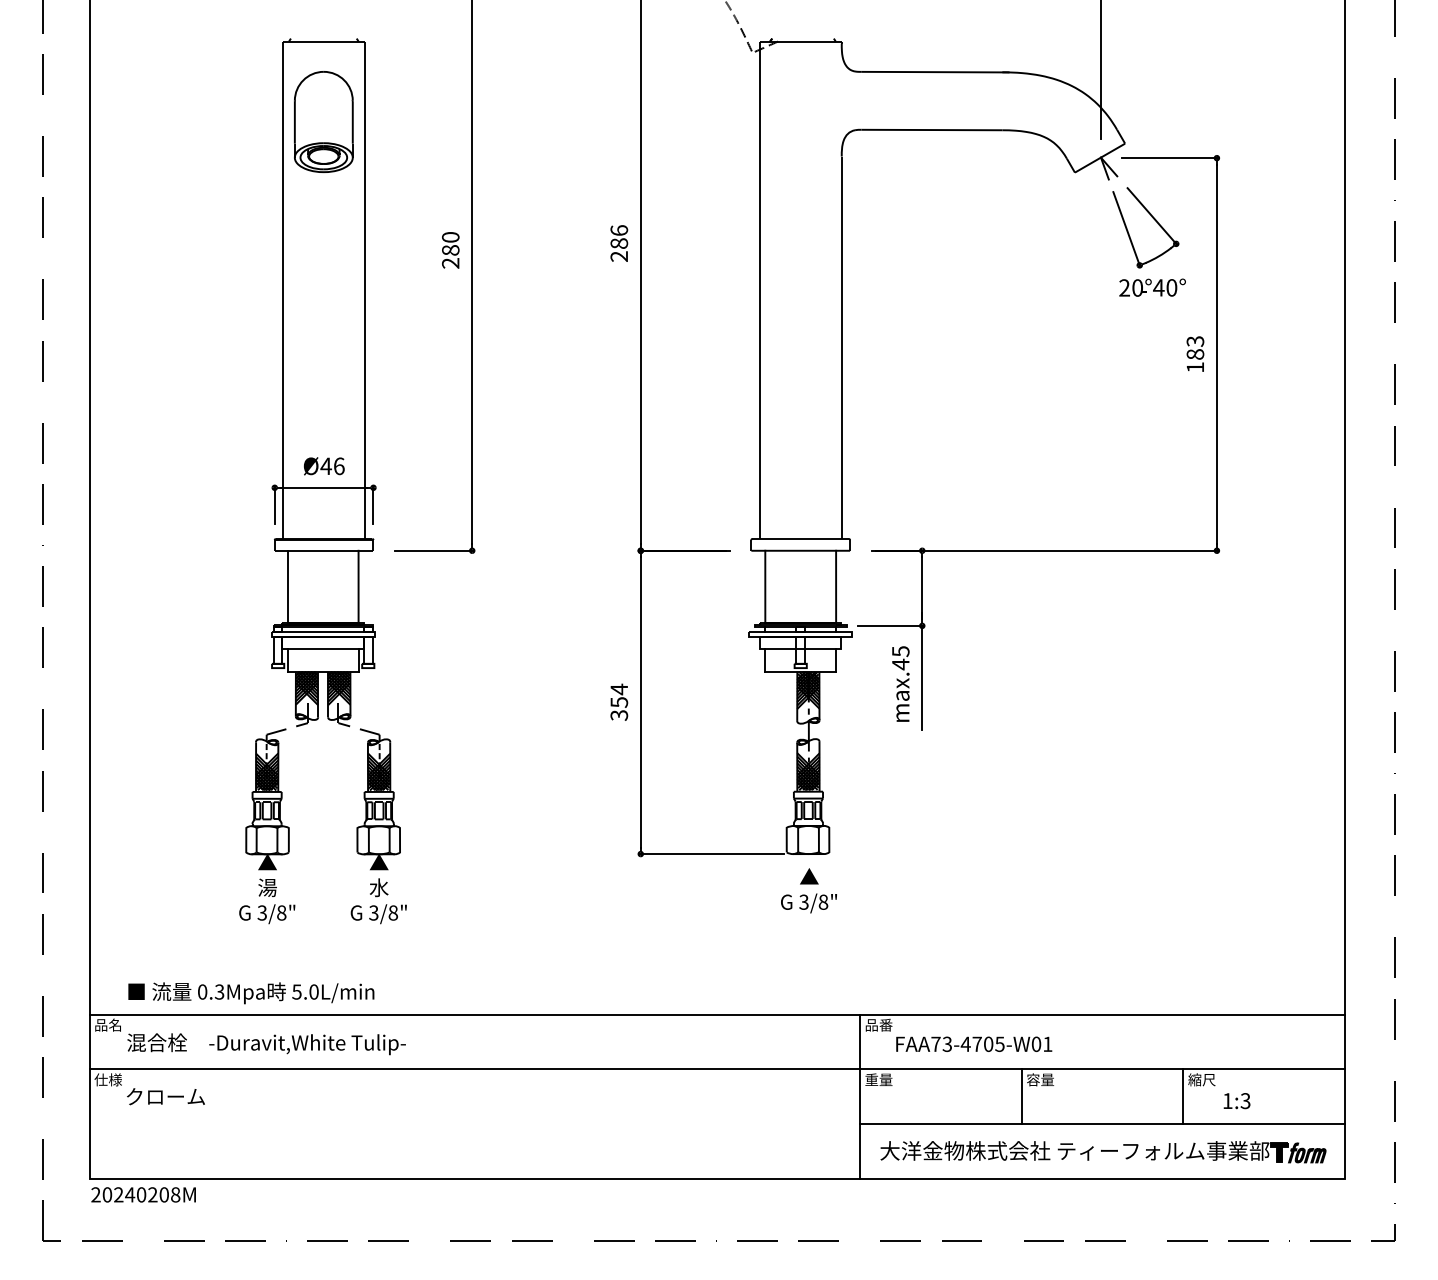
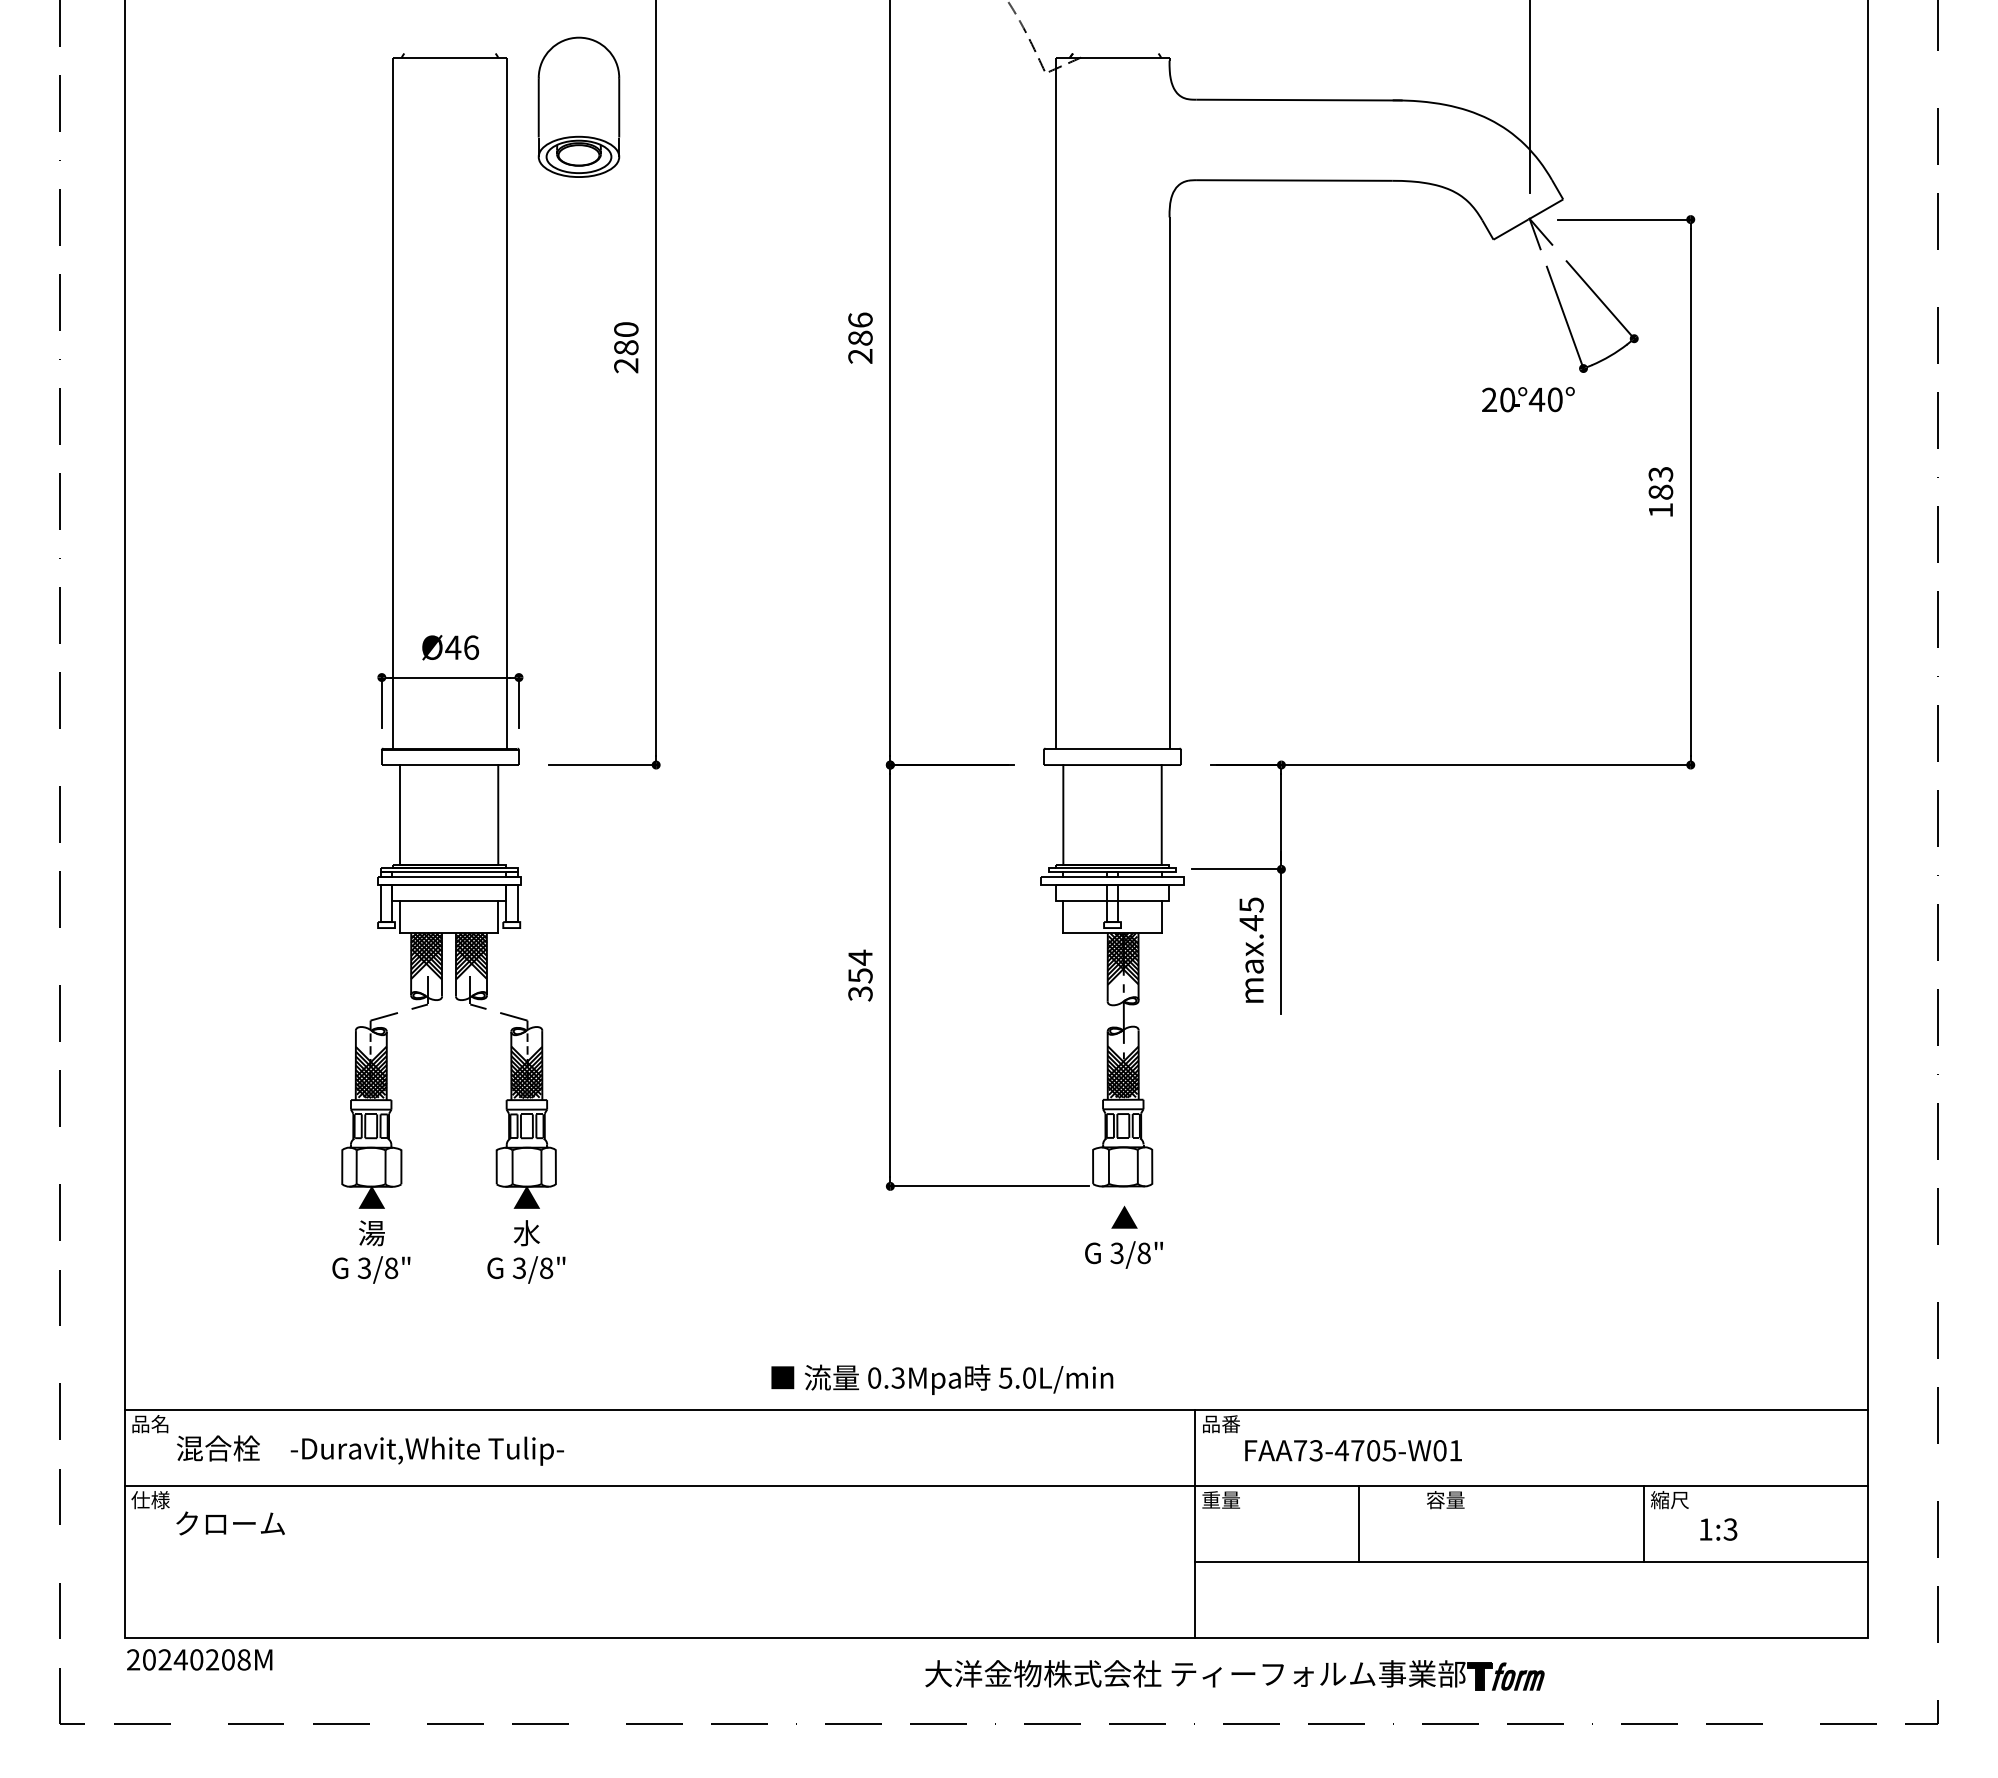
part: (323, 121) -> (578, 106), moved
text: (1152, 287) -> (1528, 399), moved
text: (251, 993) -> (942, 1379), moved
line: (1021, 1096) -> (1358, 1523), moved
part: (1103, 1152) -> (1234, 1675), moved

